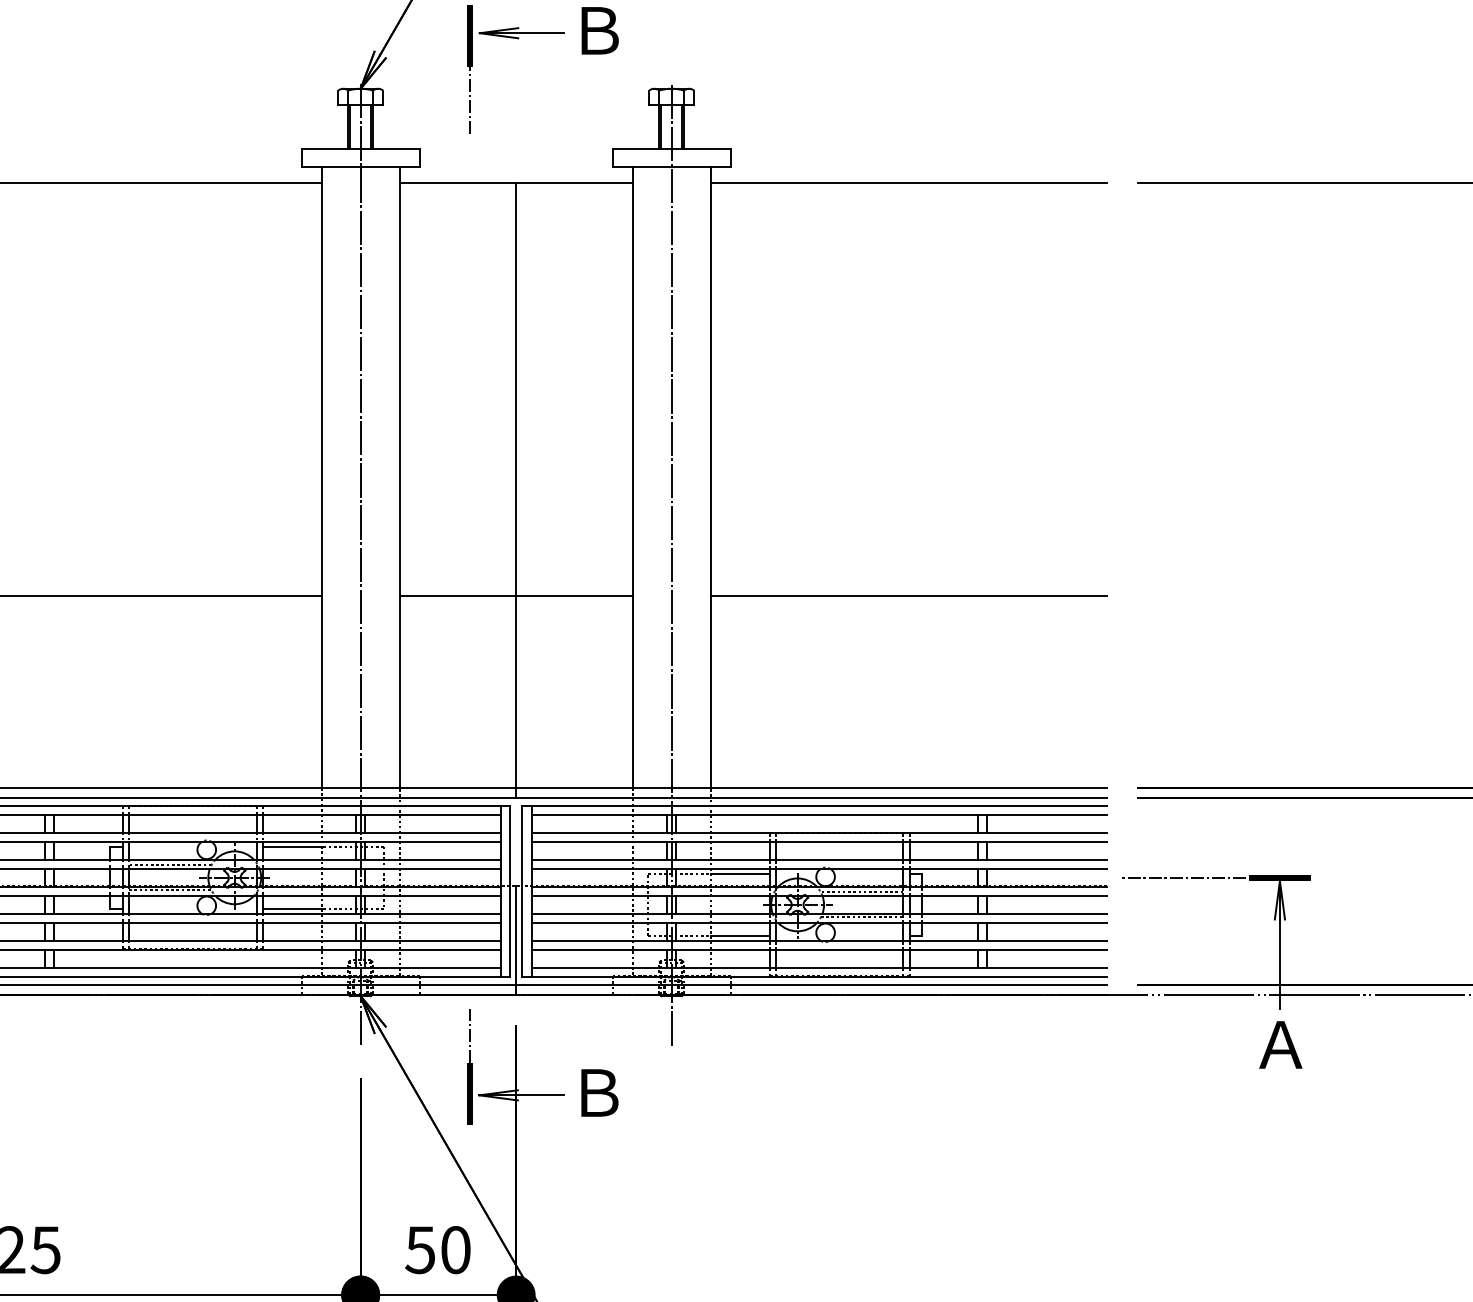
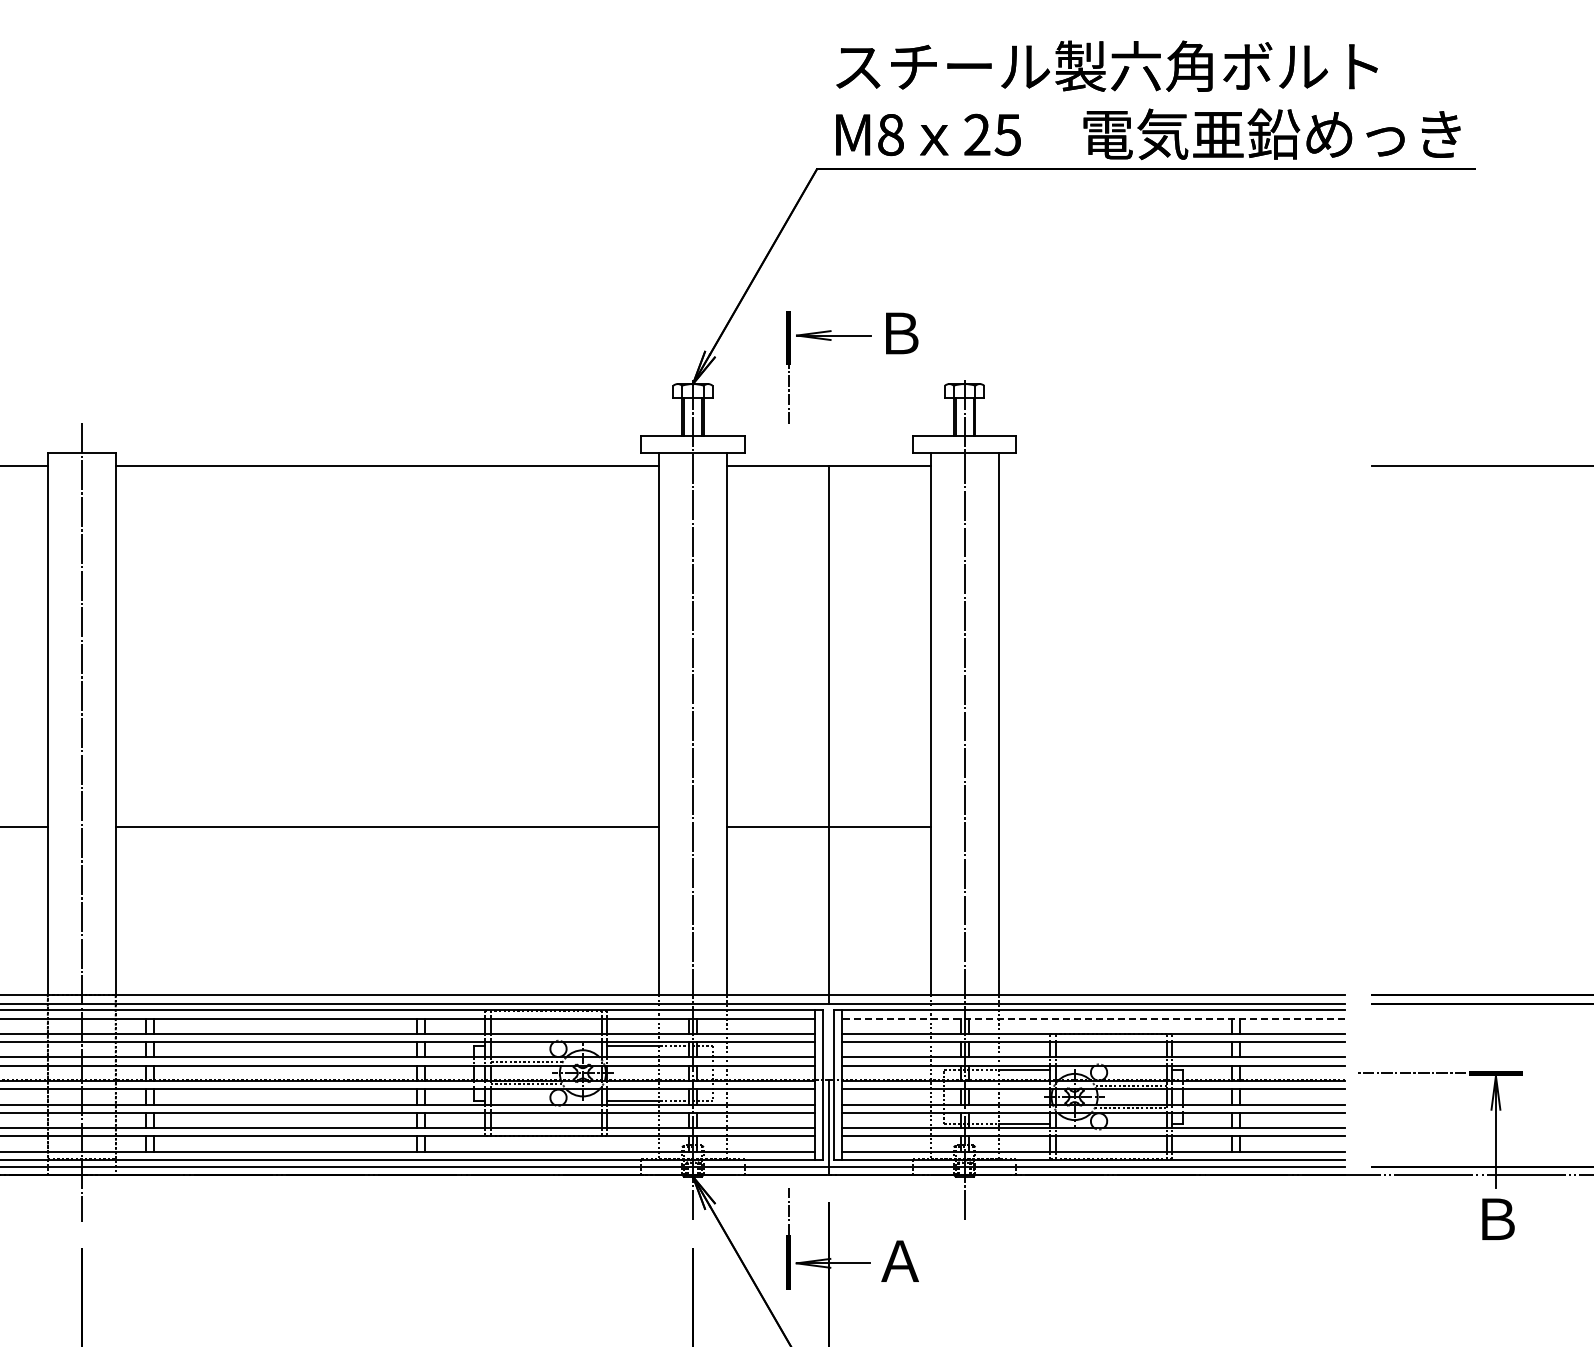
line: (908, 183) -> (1171, 466), removed
line: (908, 596) -> (1171, 827), removed
line: (819, 815) -> (1093, 1018), solid -> dashed
text: (1280, 1045) -> (1496, 1219), Ａ -> Ｂ
text: (597, 1092) -> (899, 1260), Ｂ -> Ａ

